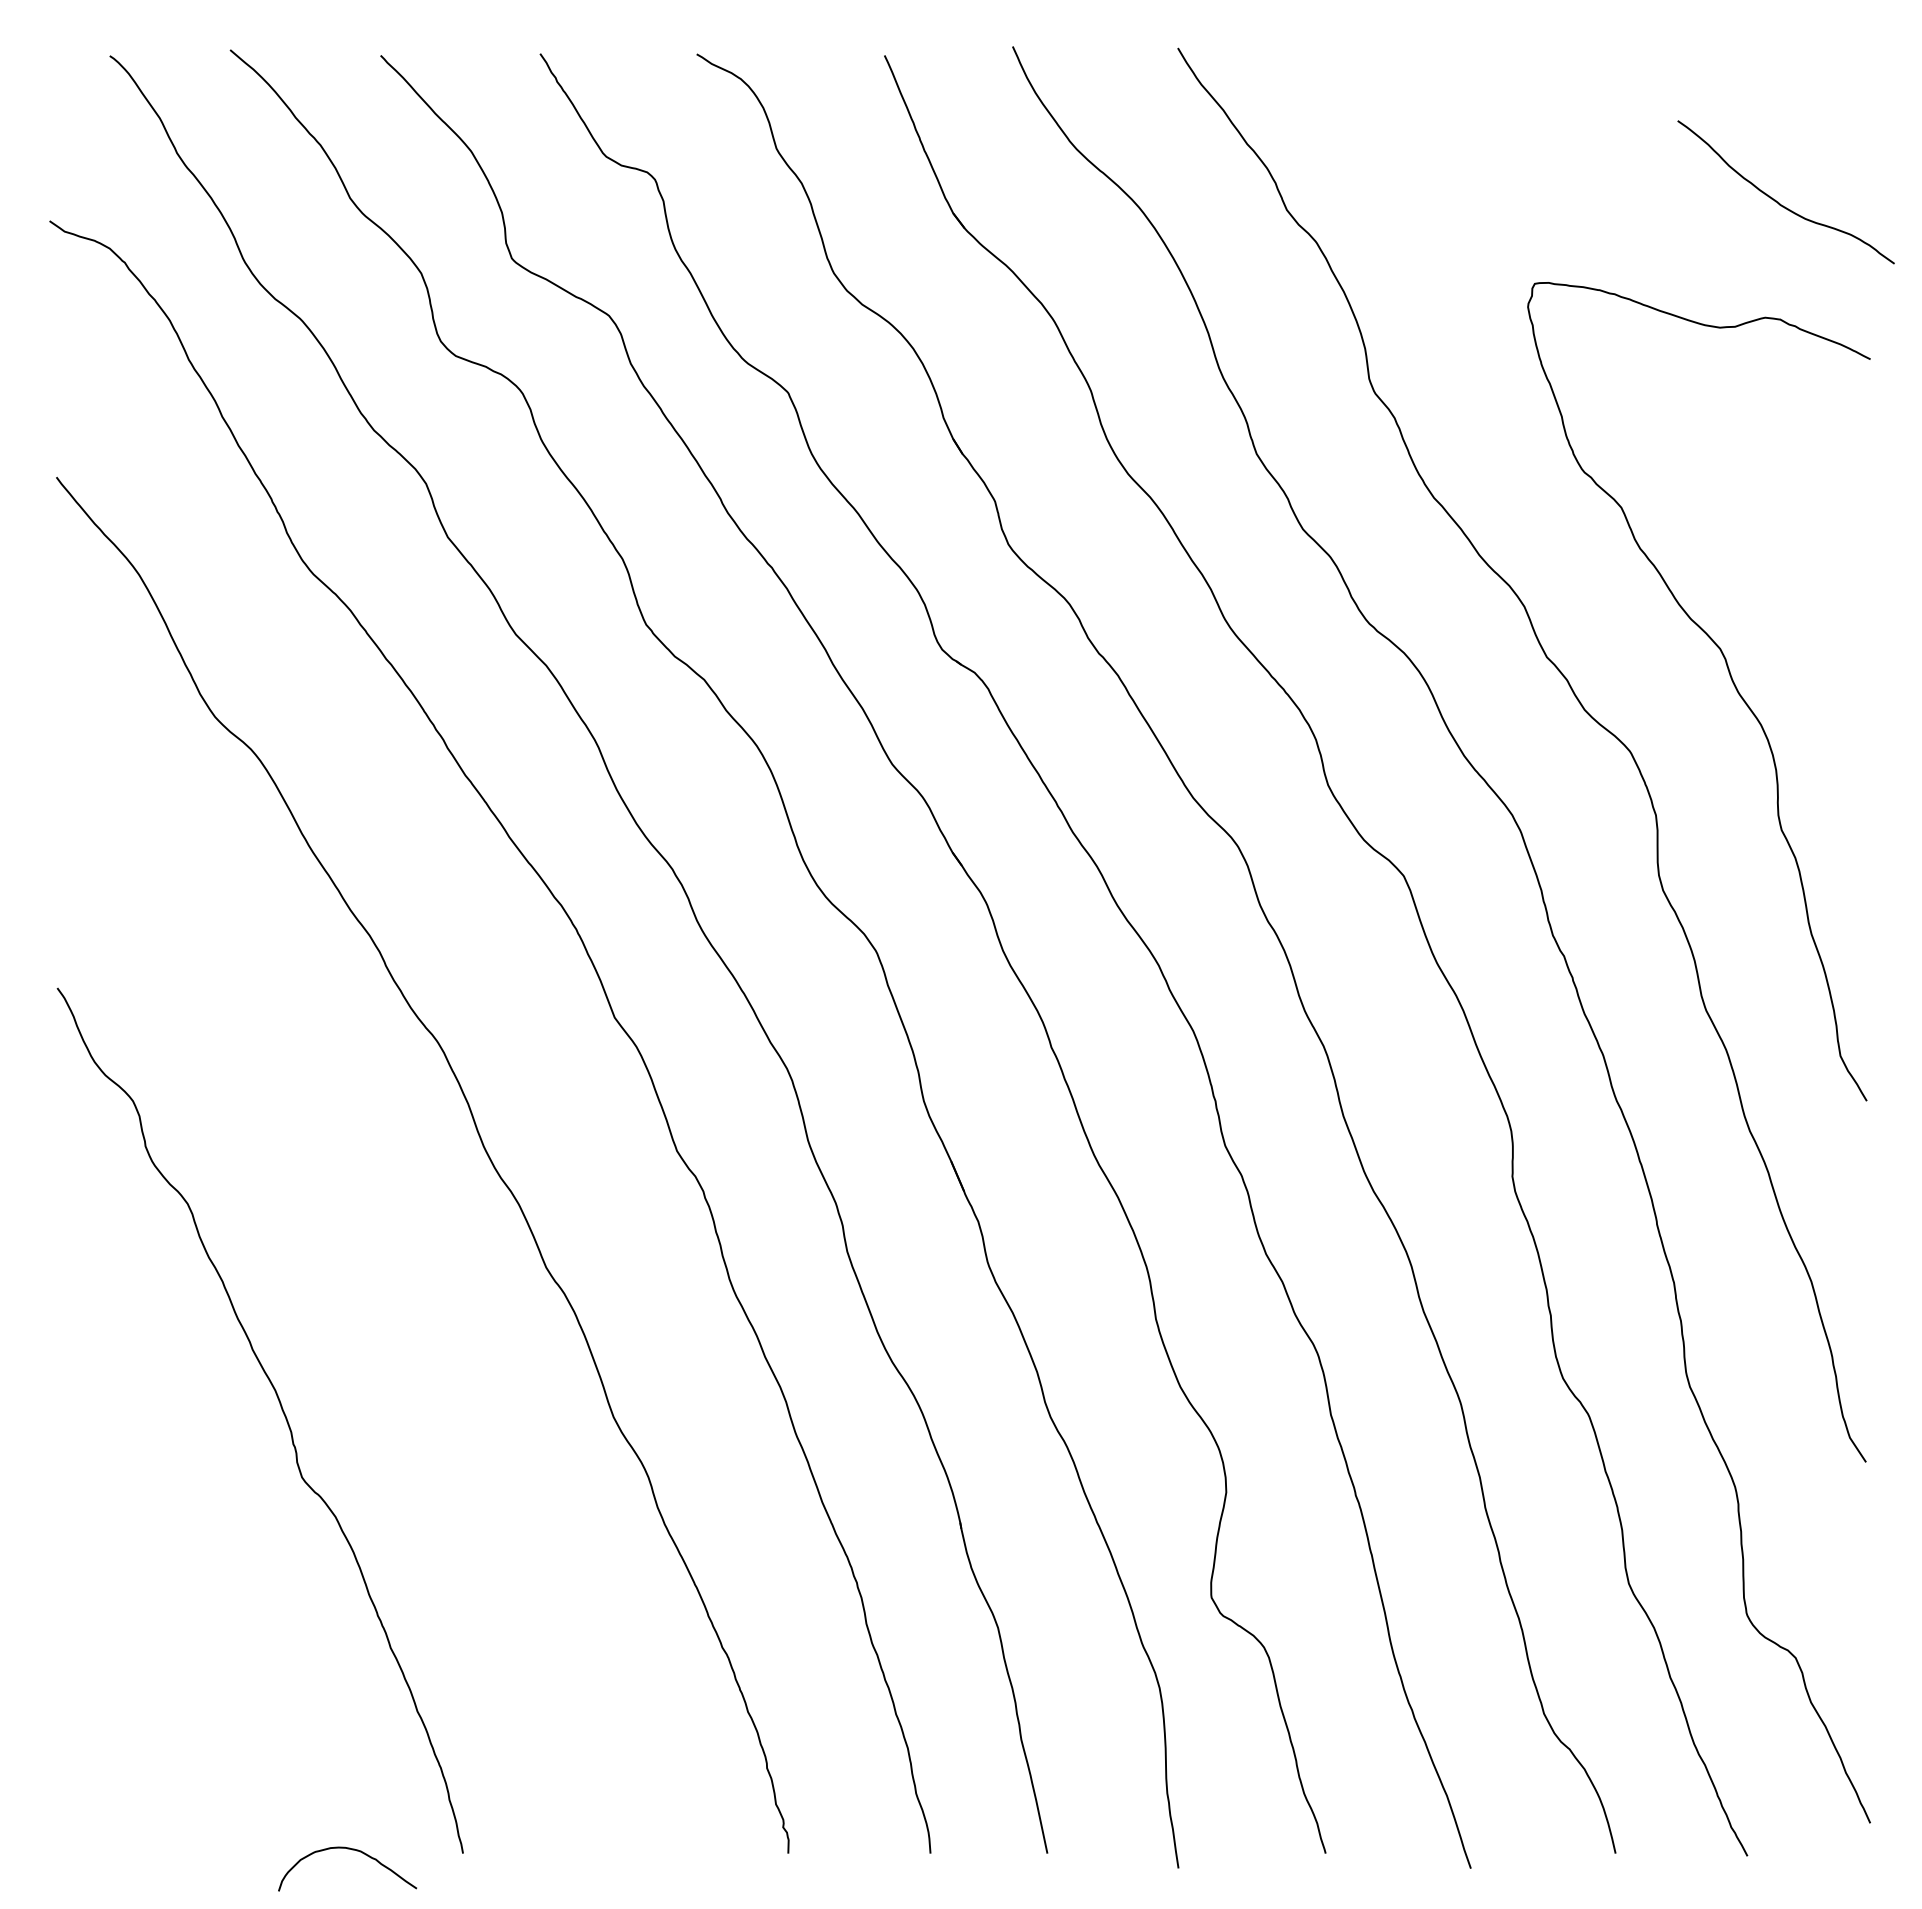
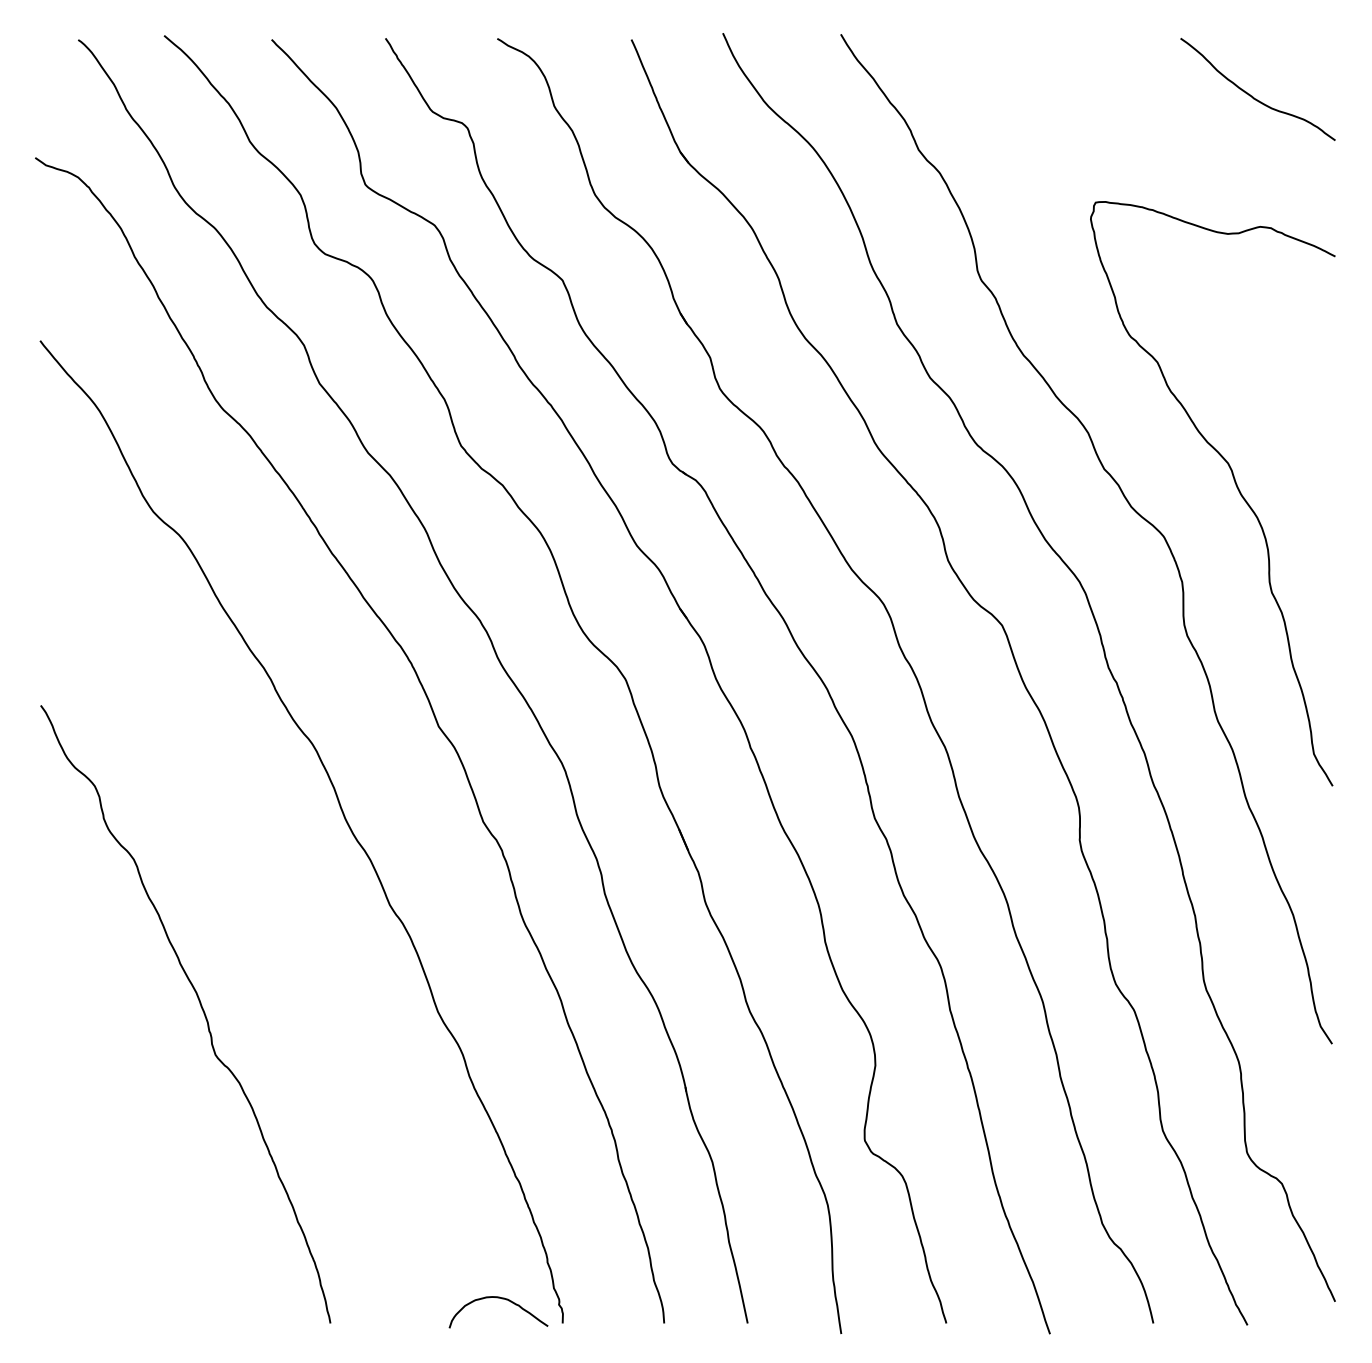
curve: (1779, 202) -> (1253, 96), moved
curve: (352, 1850) -> (502, 1299), moved

